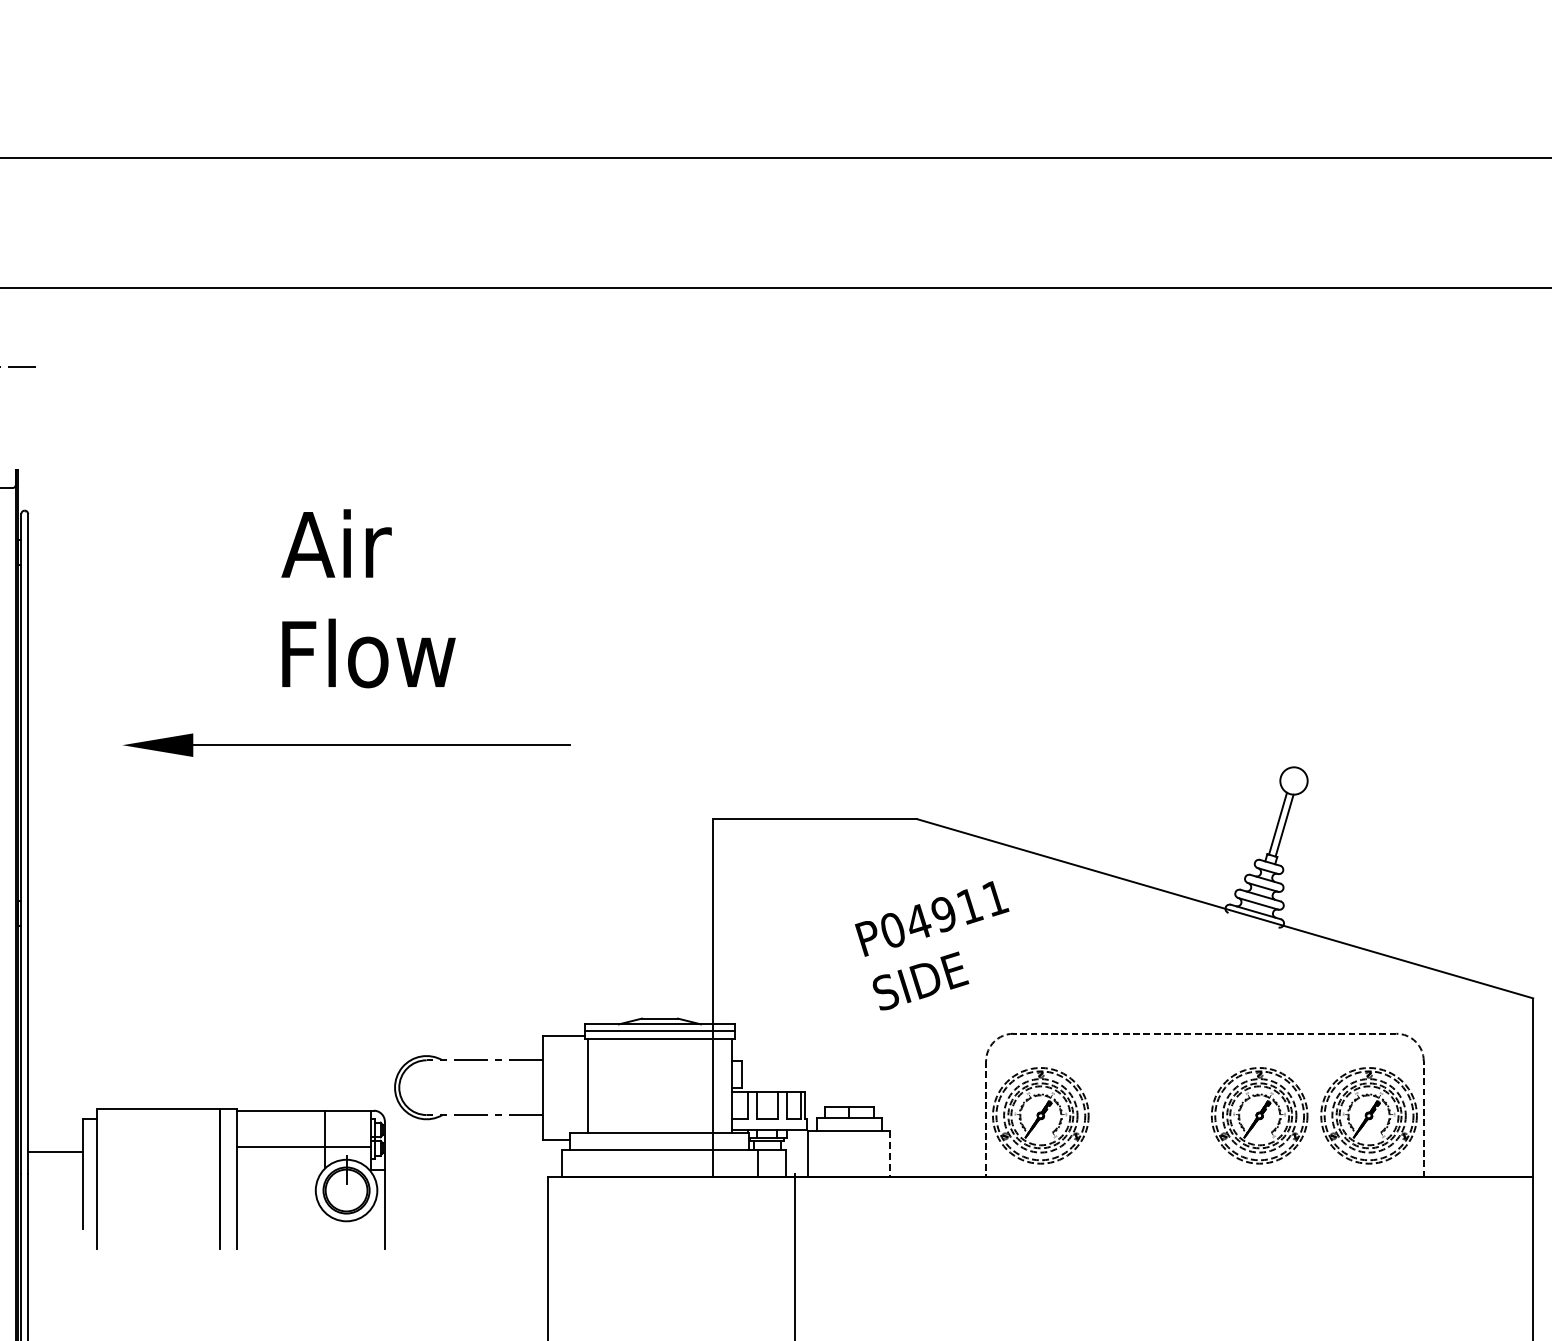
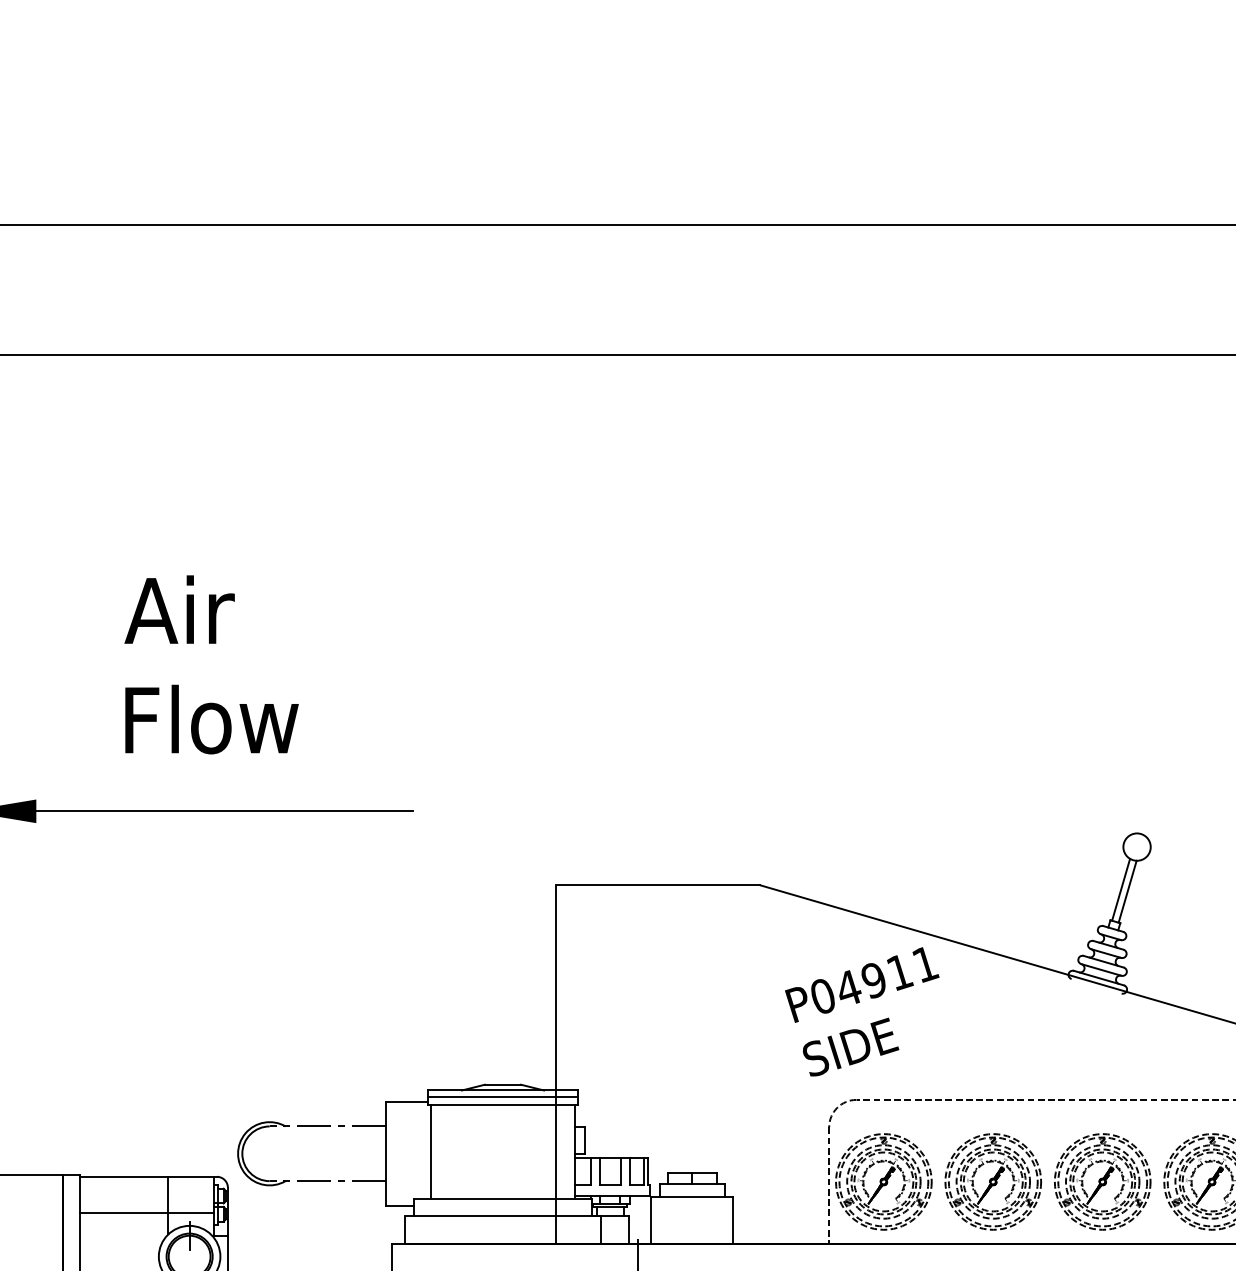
text: (932, 945) -> (862, 1011), moved
part: (1149, 1115) -> (992, 1181), added
line: (890, 1154) -> (733, 1220), dashed -> solid

